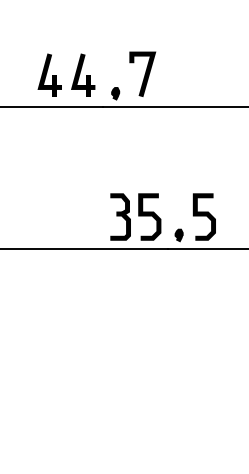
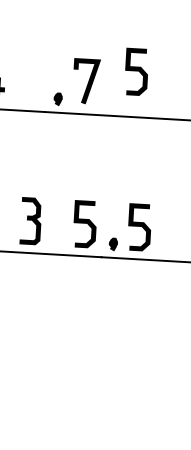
curve: (191, 61) -> (135, 71), added
part: (83, 74) -> (27, 78), removed
part: (120, 216) -> (30, 220), moved

